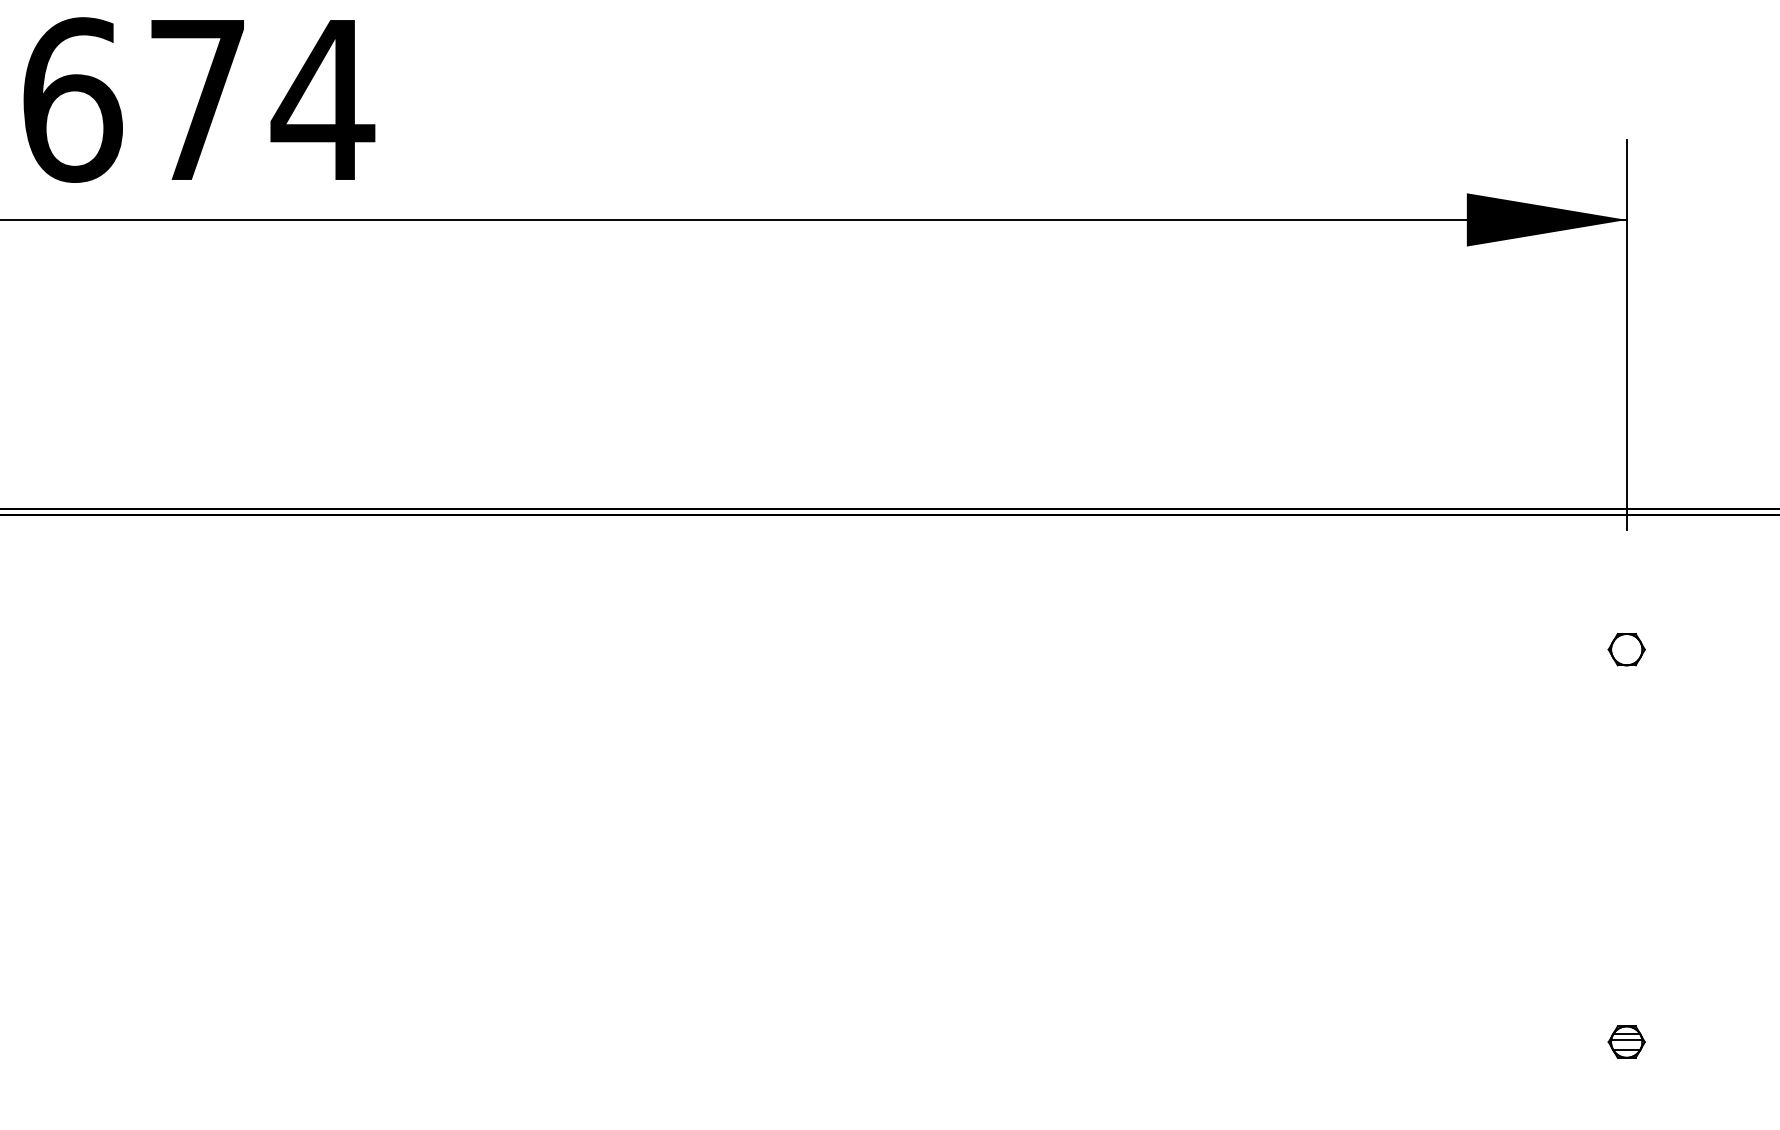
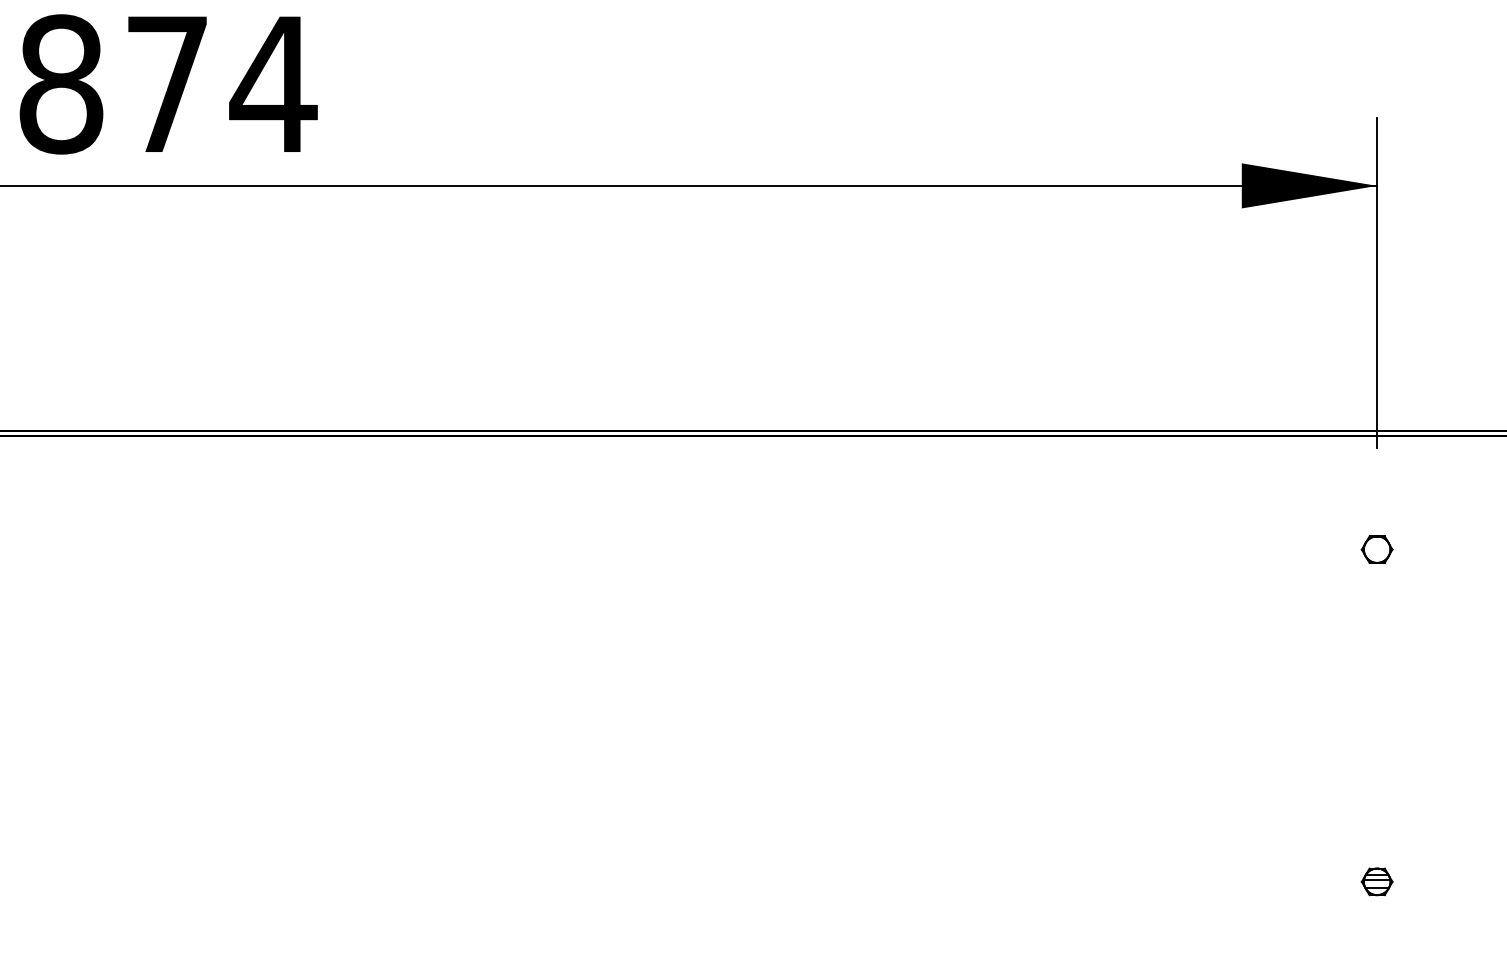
text: (72, 99) -> (61, 83), 674 -> 874

